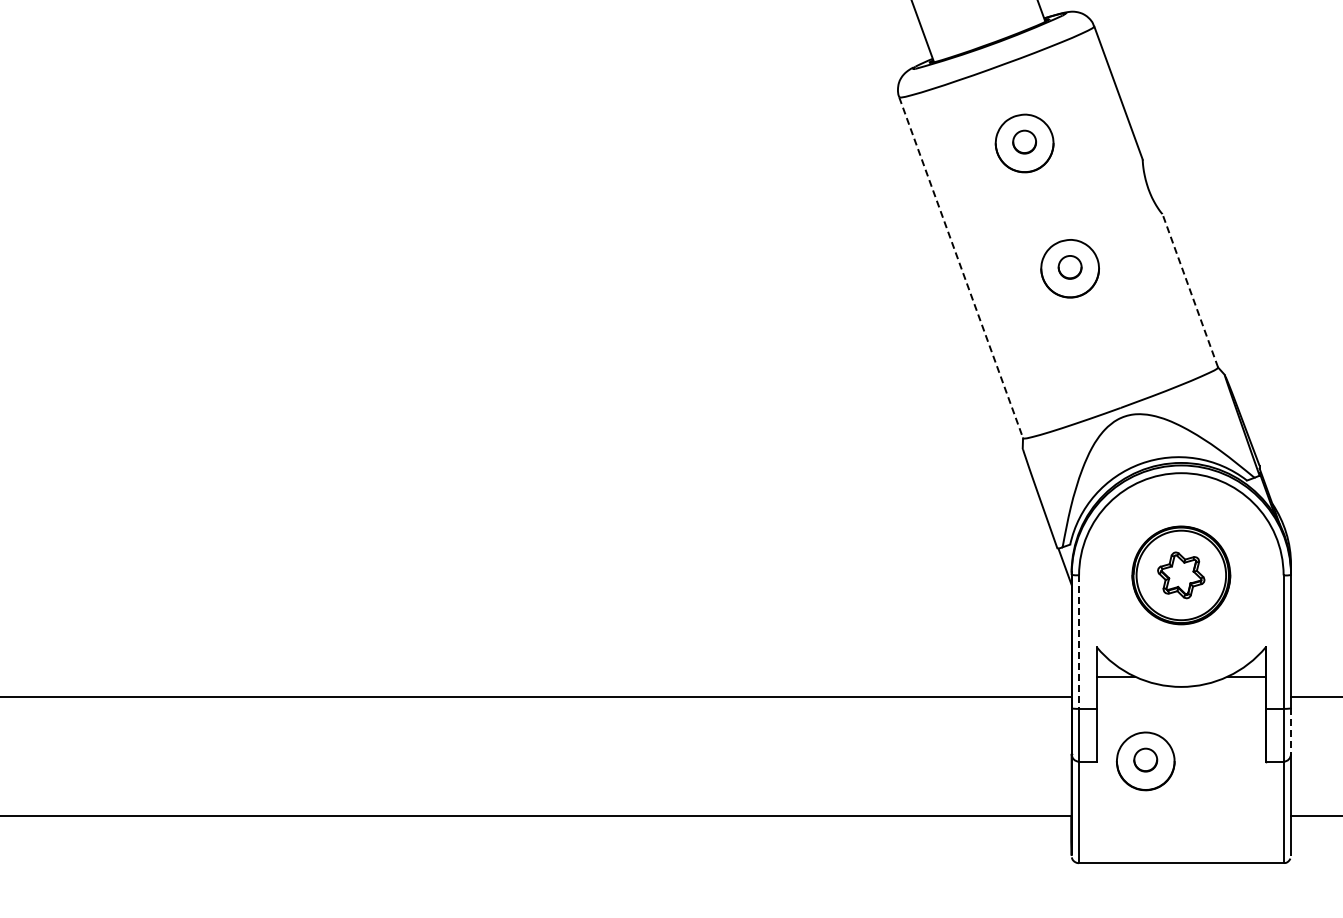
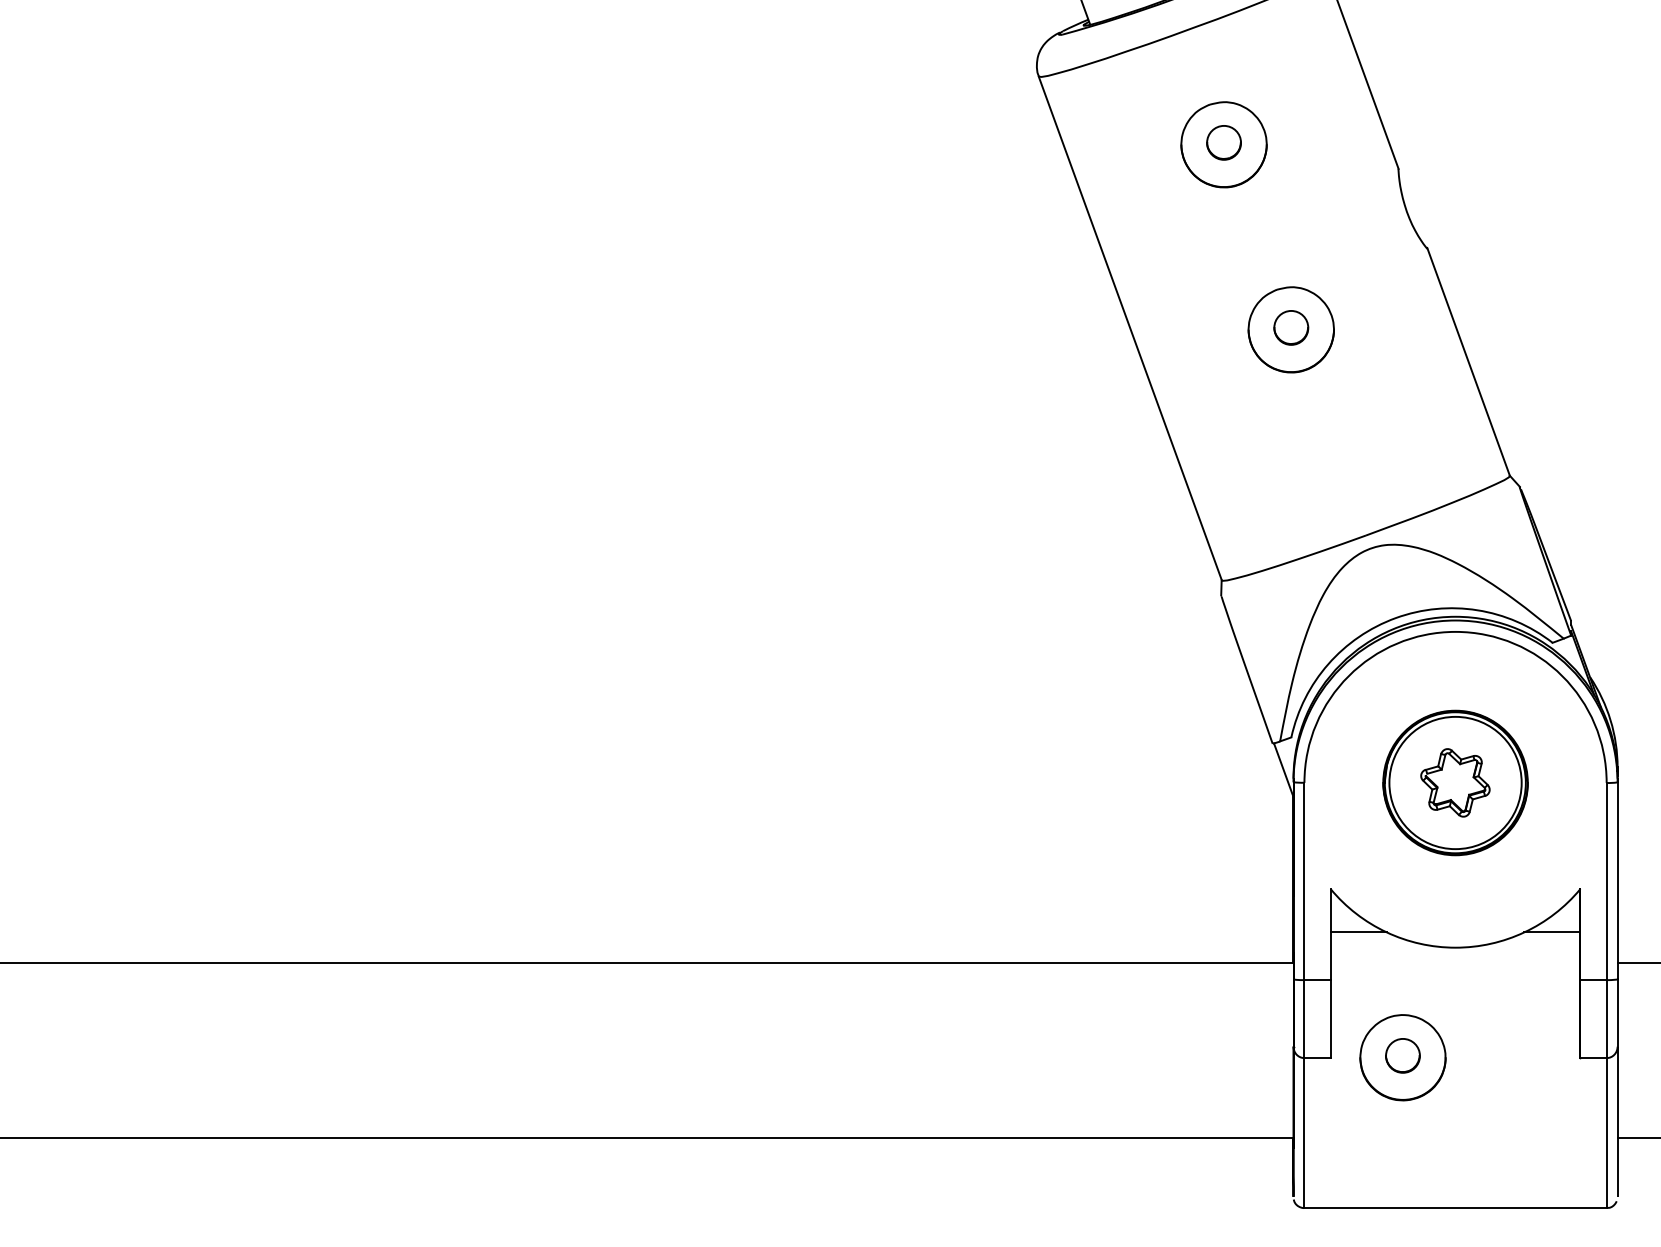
line: (961, 268) -> (1130, 329), dashed -> solid
line: (1190, 290) -> (1469, 362), dashed -> solid
line: (1079, 642) -> (1305, 882), dashed -> solid
line: (1291, 731) -> (1618, 1013), dashed -> solid

